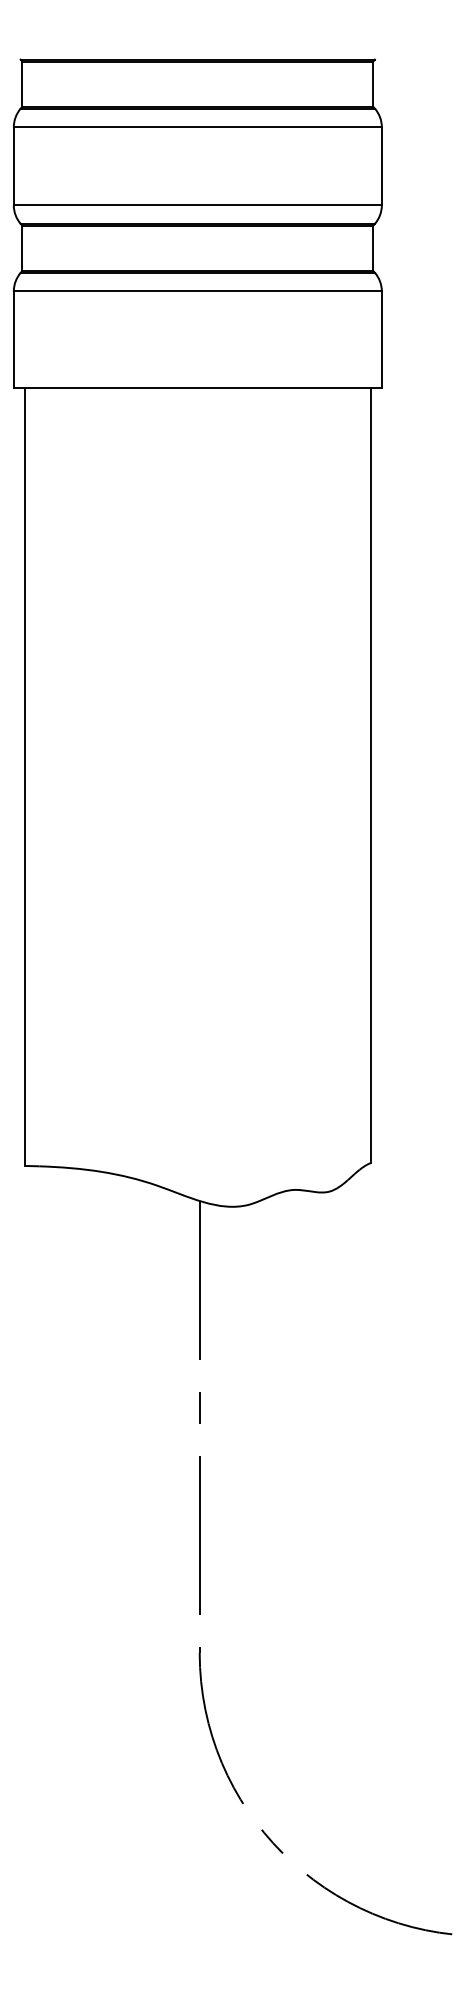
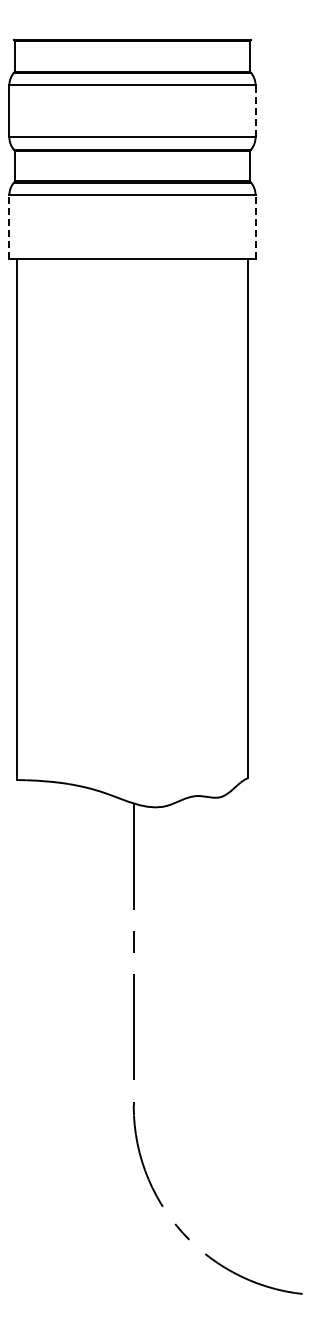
line: (381, 165) -> (255, 110), solid -> dashed
line: (13, 338) -> (9, 226), solid -> dashed
line: (381, 338) -> (255, 226), solid -> dashed

